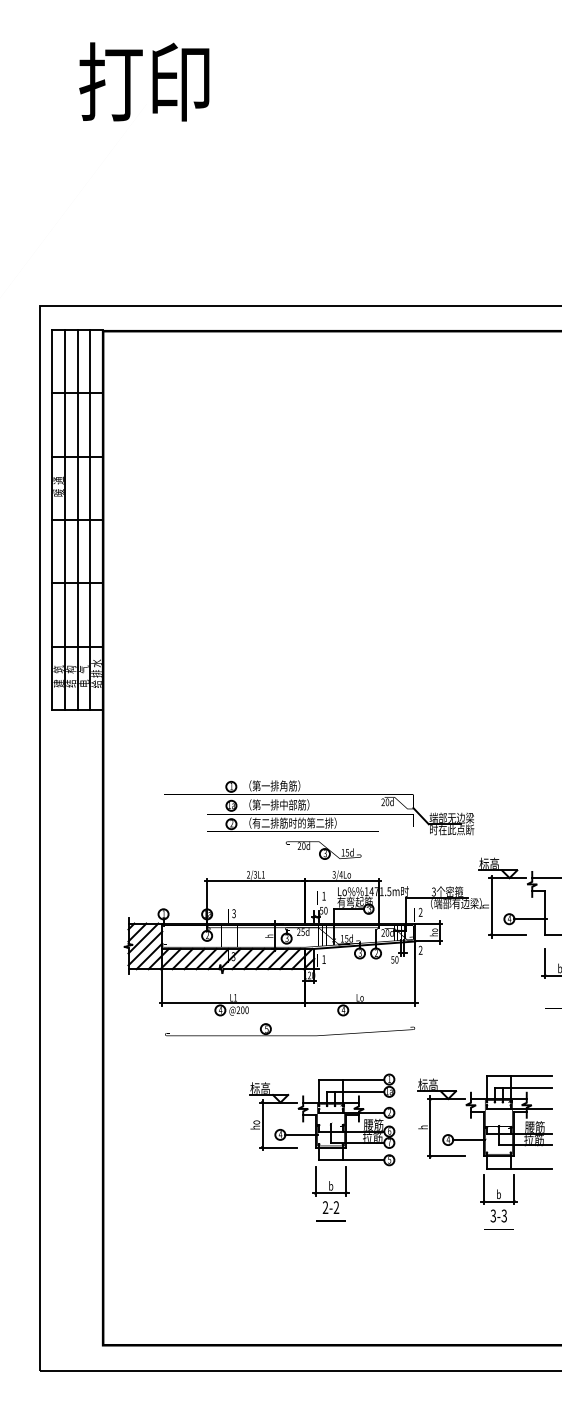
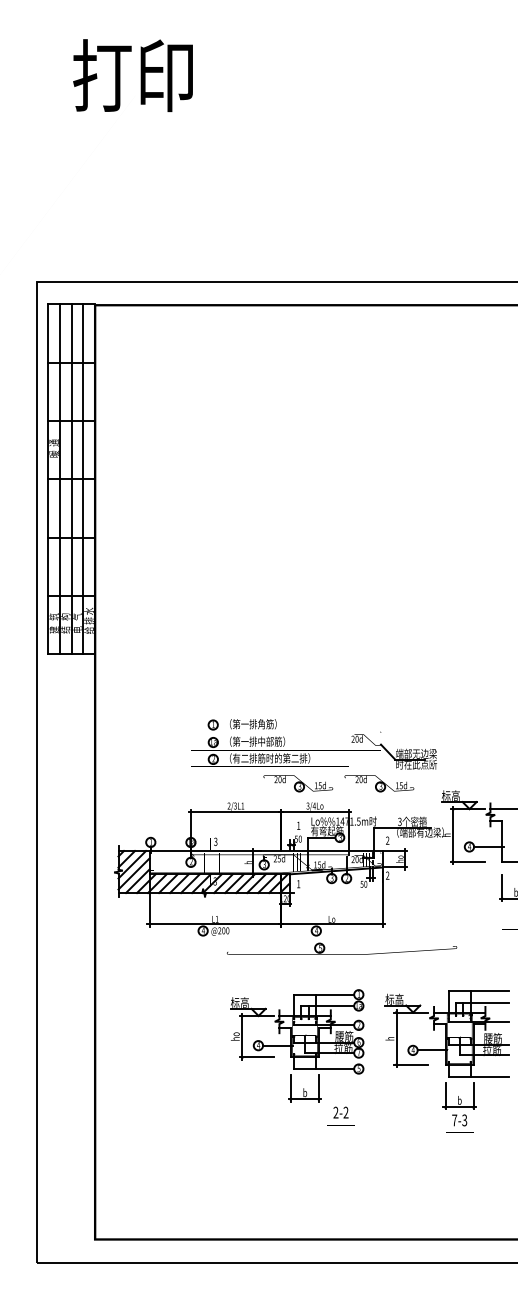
part: (411, 850) -> (379, 783), added
part: (290, 1029) -> (342, 948), moved
text: (330, 1211) -> (340, 1116), moved
text: (493, 1215) -> (454, 1119), 3-3 -> 7-3

